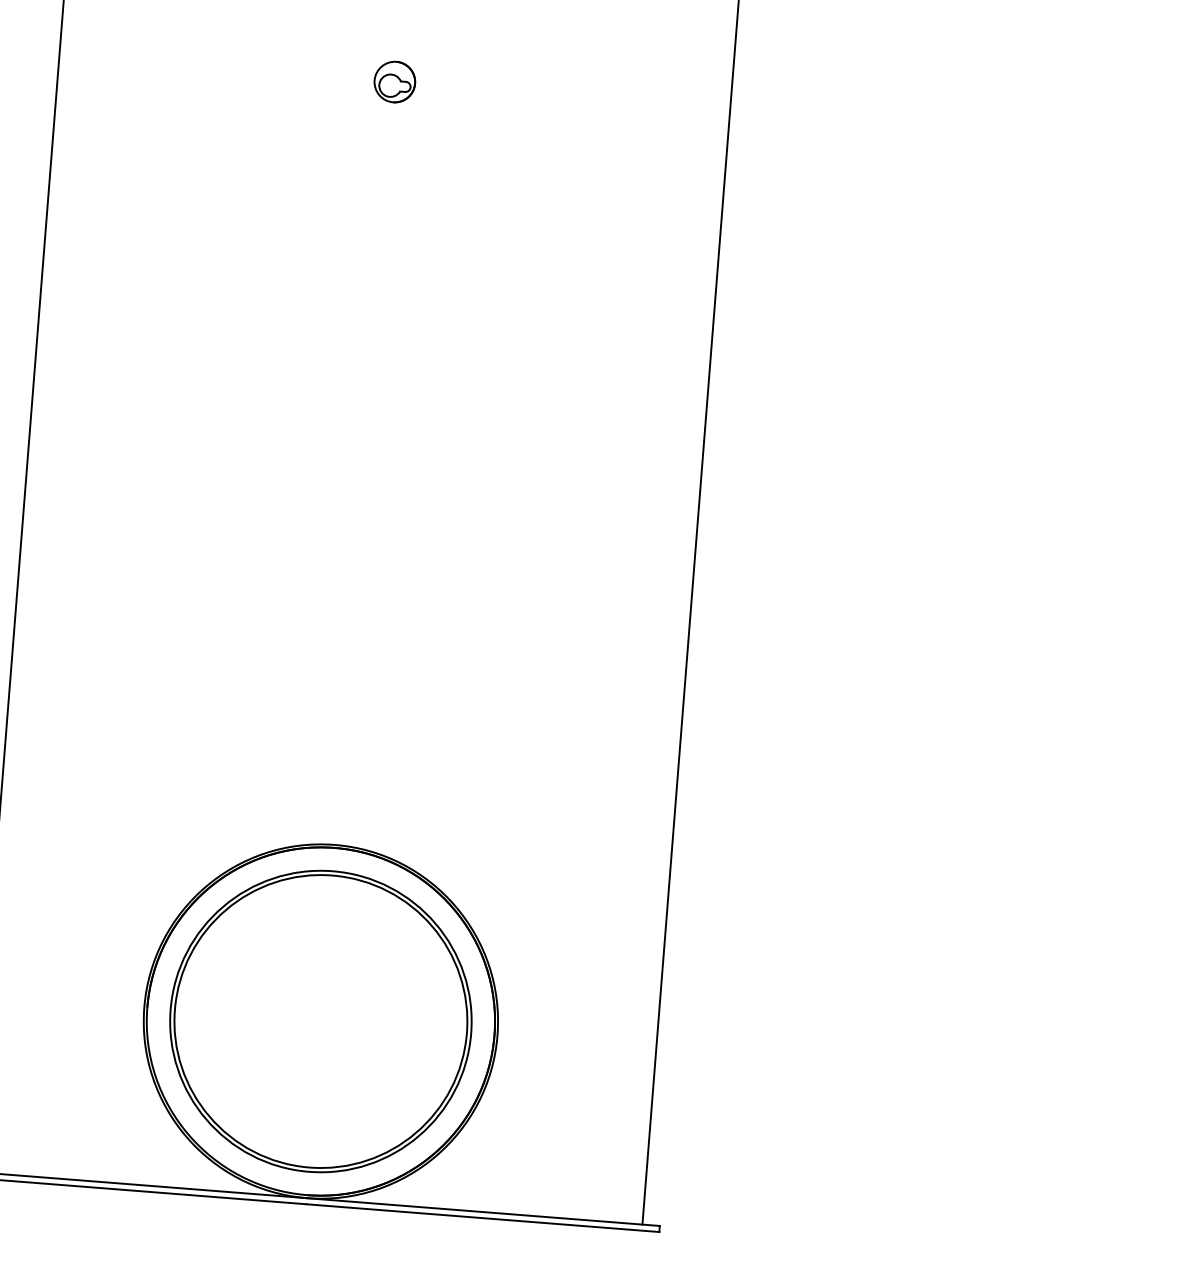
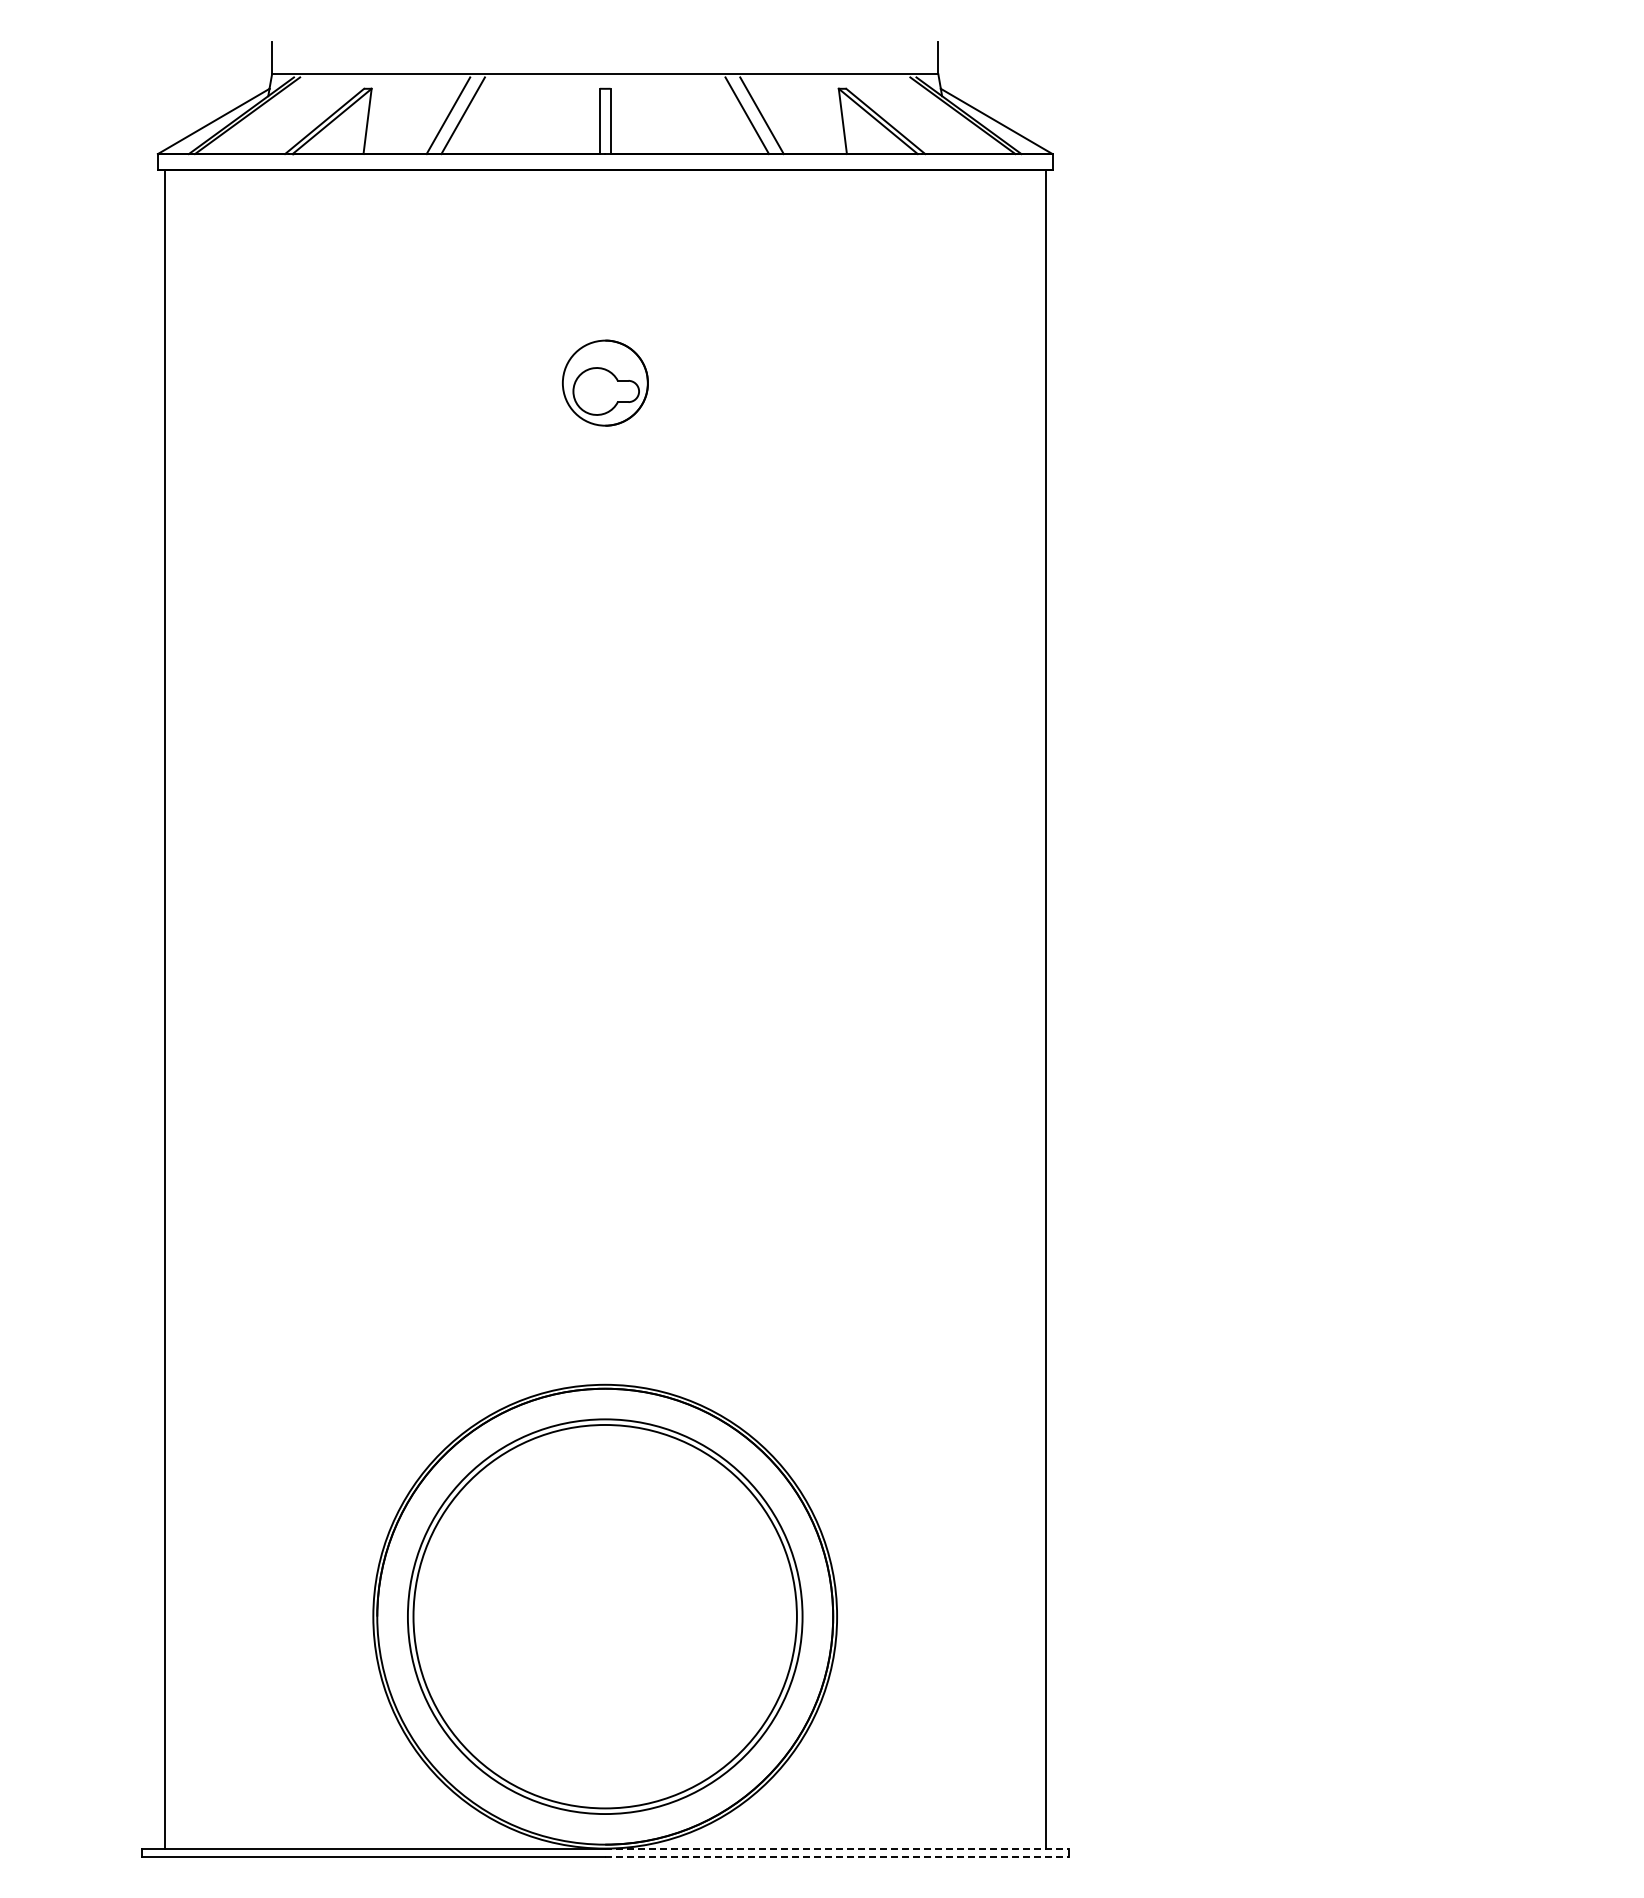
part: (394, 81) -> (604, 382), size x1.6
line: (483, 1211) -> (836, 1848), solid -> dashed
line: (482, 1218) -> (836, 1856), solid -> dashed

